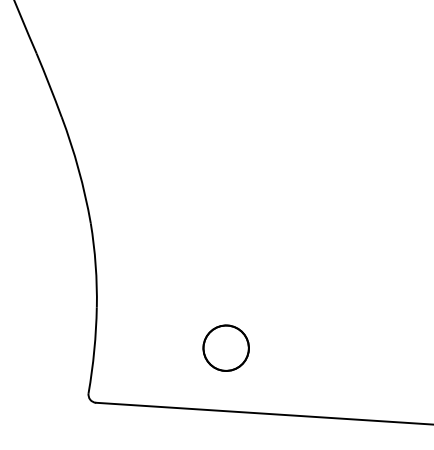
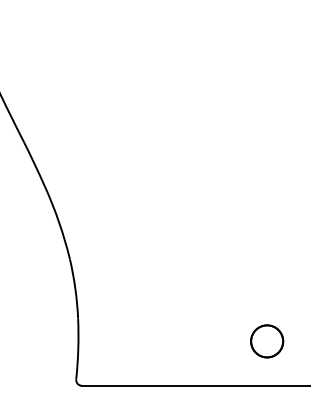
circle: (226, 348) -> (267, 341), moved

